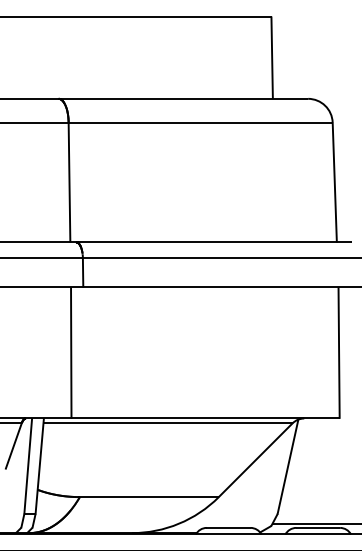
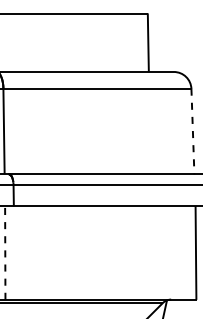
line: (334, 182) -> (192, 131), solid -> dashed
line: (71, 352) -> (5, 252), solid -> dashed

